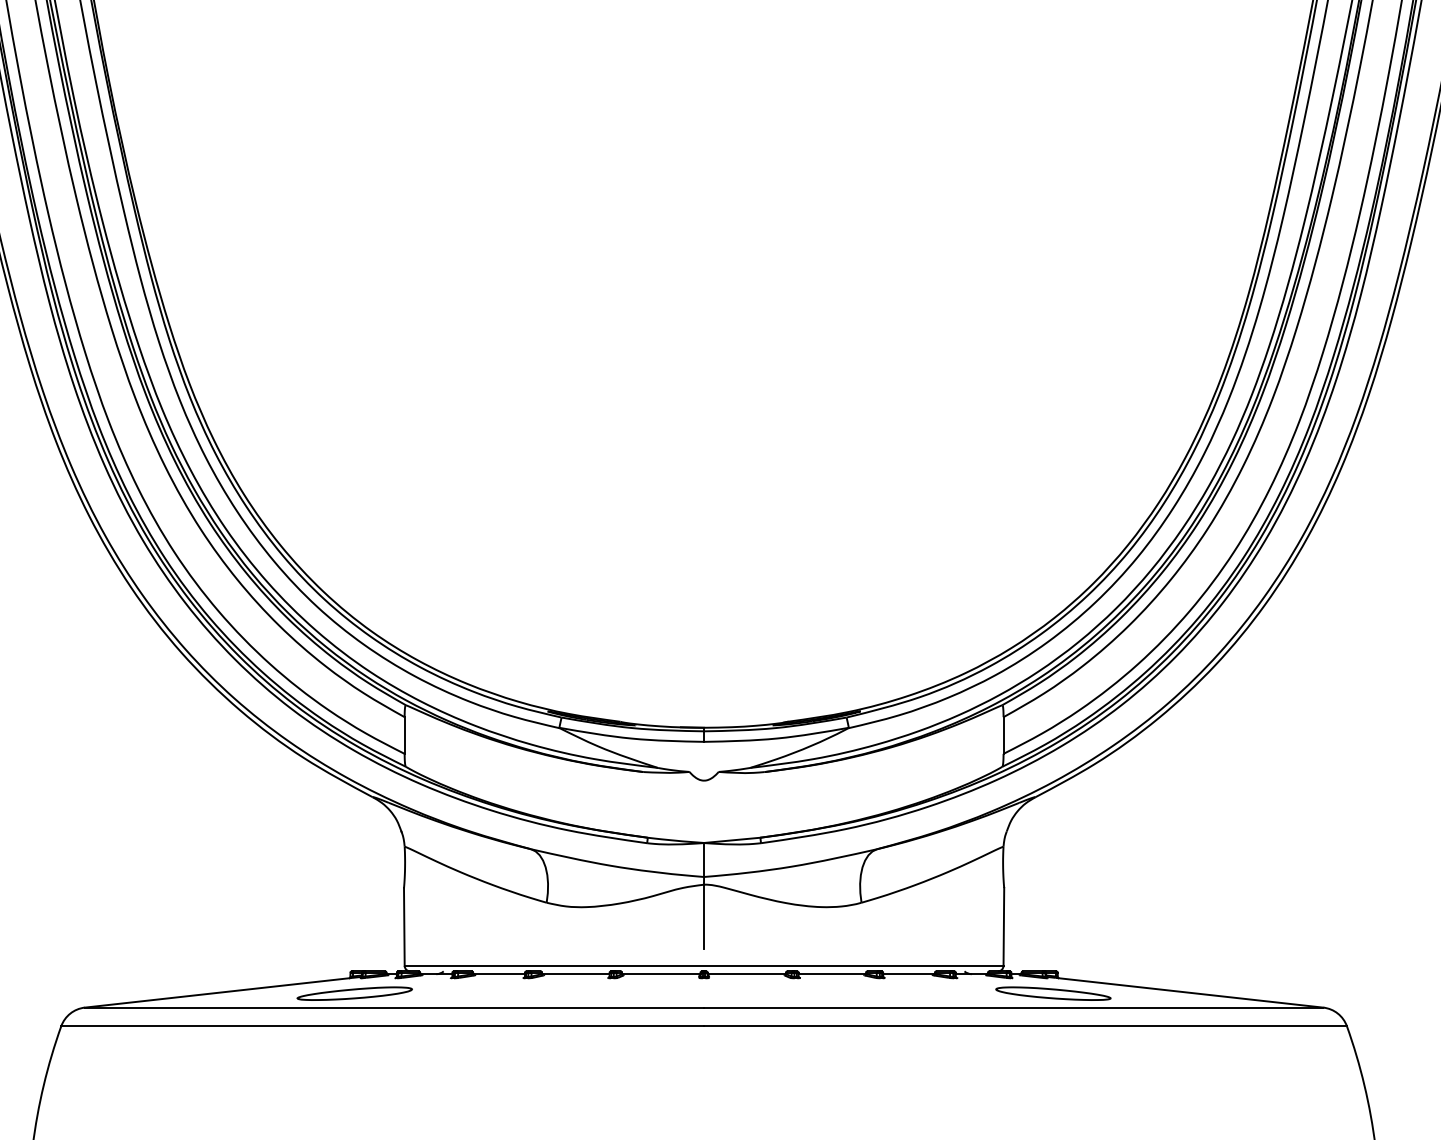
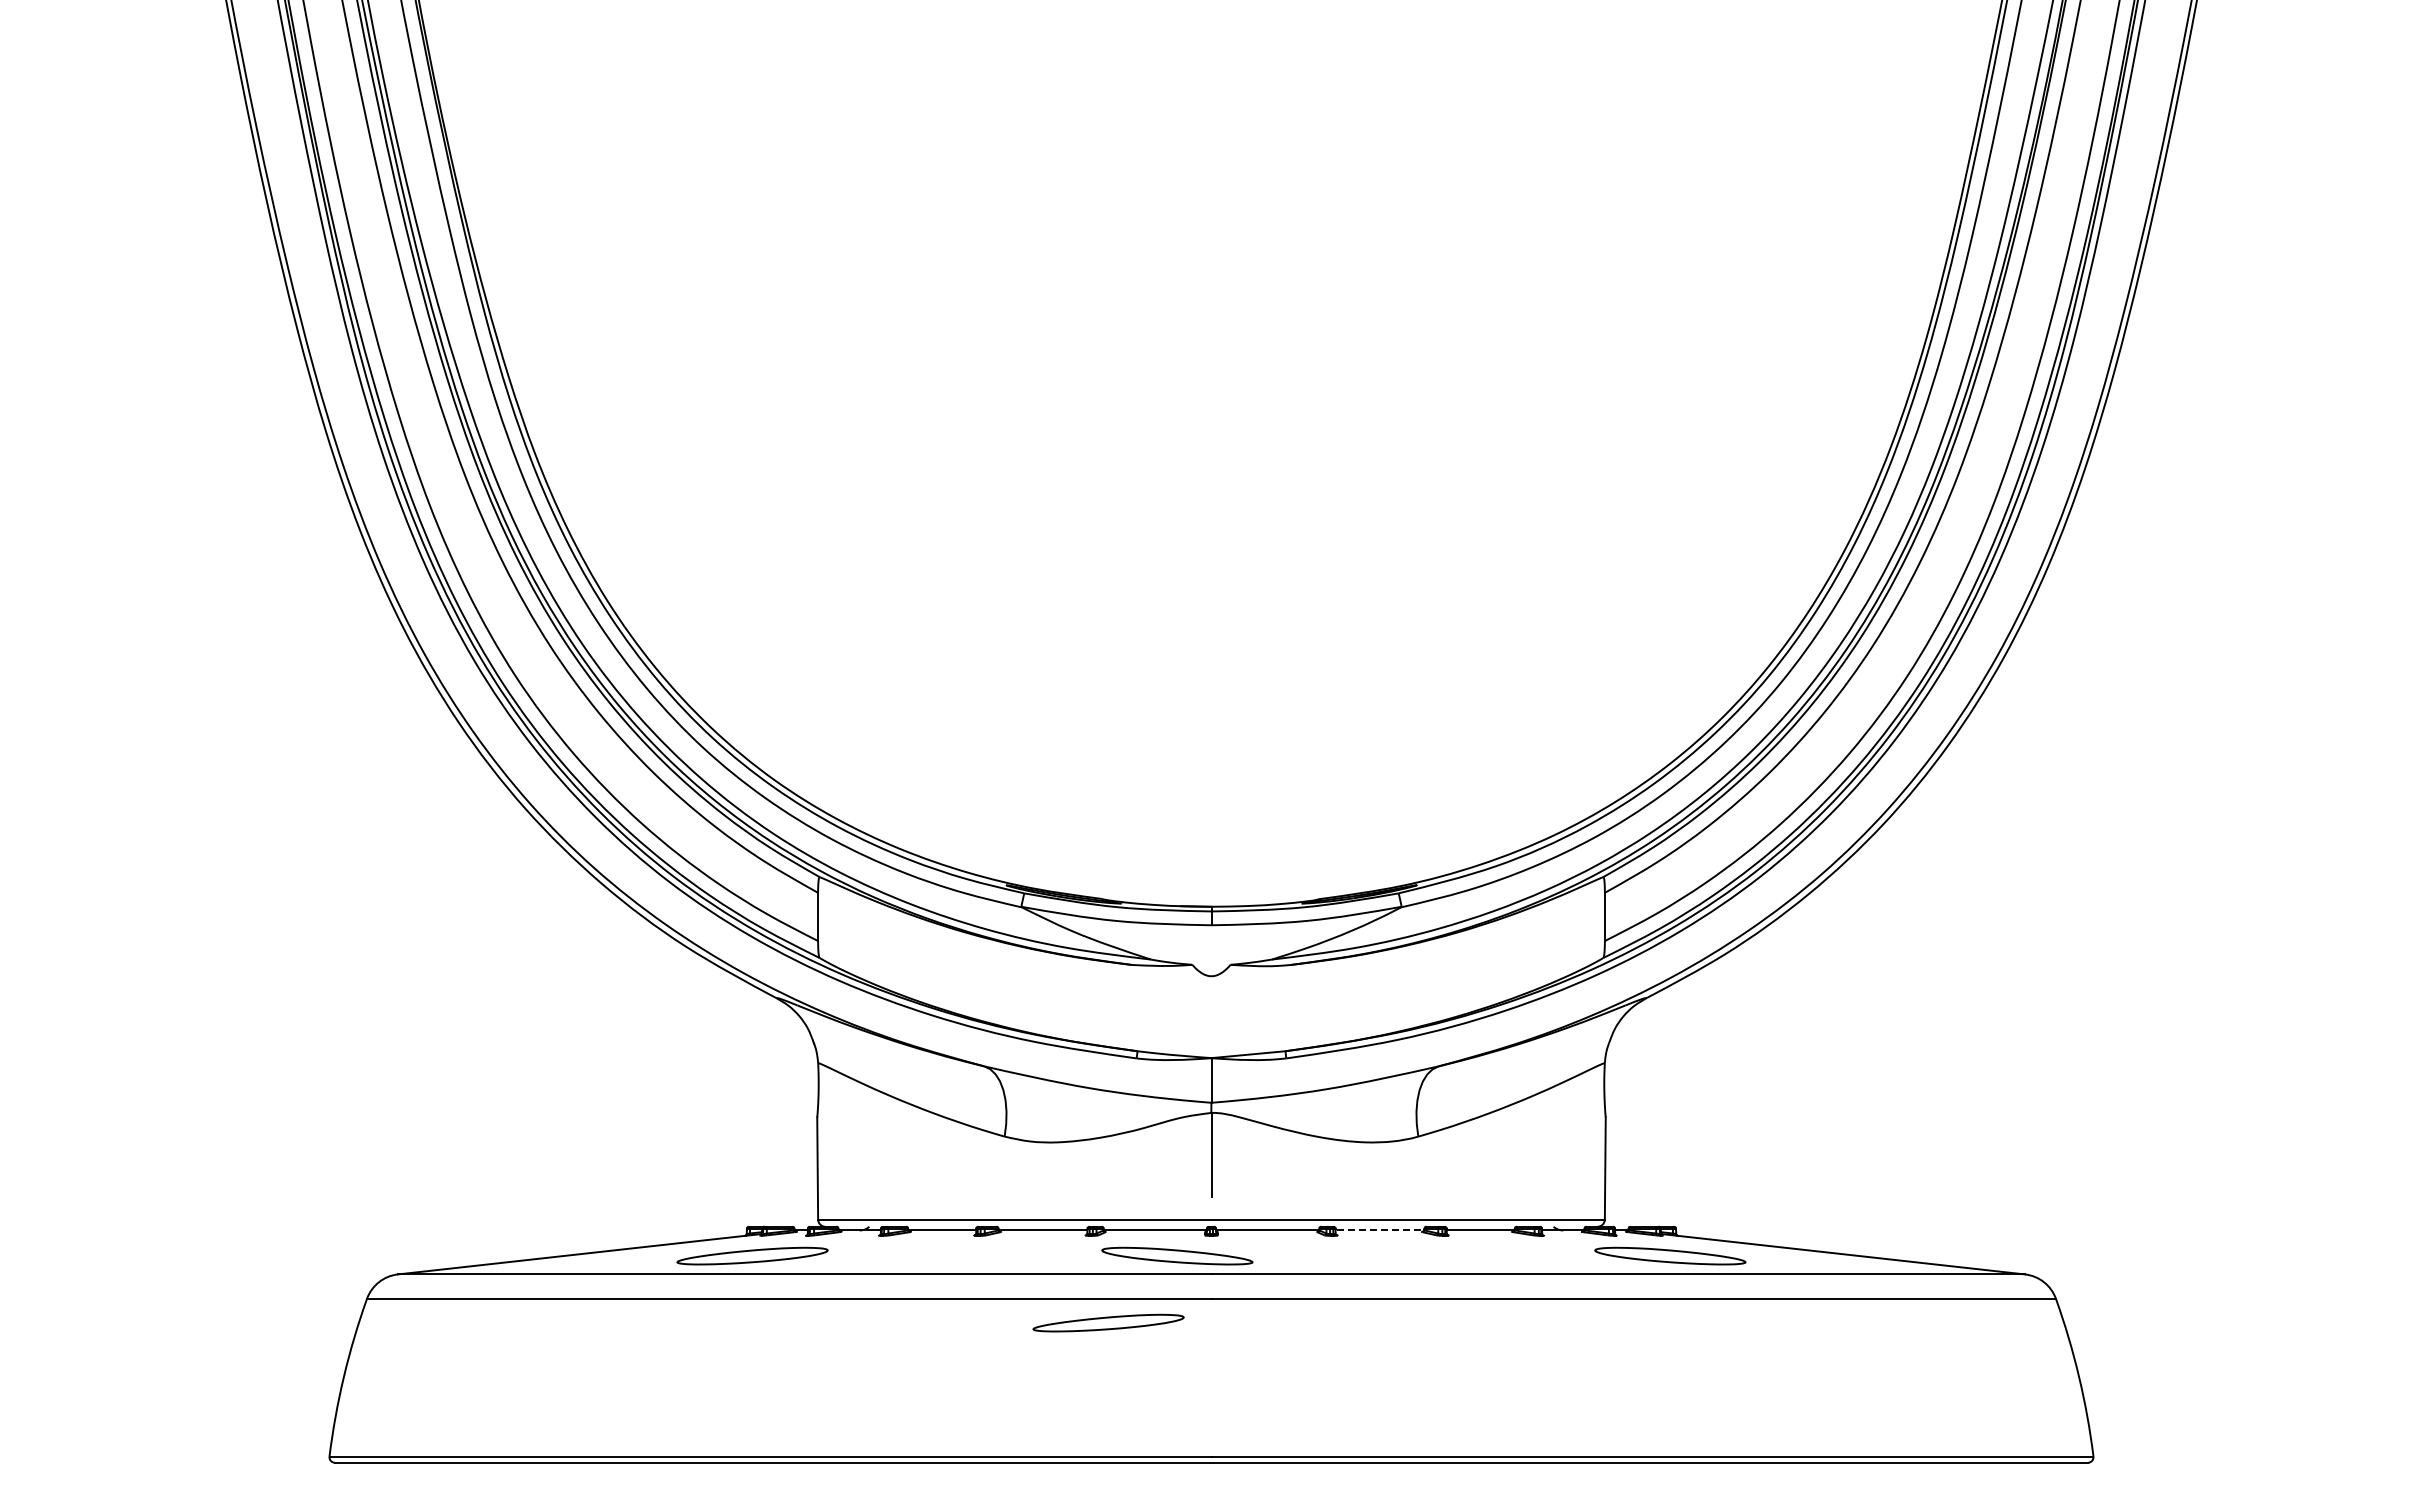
line: (832, 974) -> (1380, 1230), solid -> dashed
part: (678, 993) -> (1177, 1255), added
part: (625, 1044) -> (1108, 1322), added

